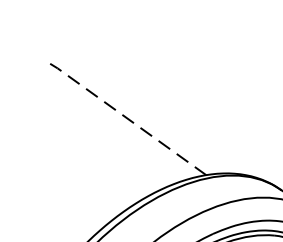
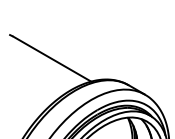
line: (130, 120) -> (51, 58), dashed -> solid

